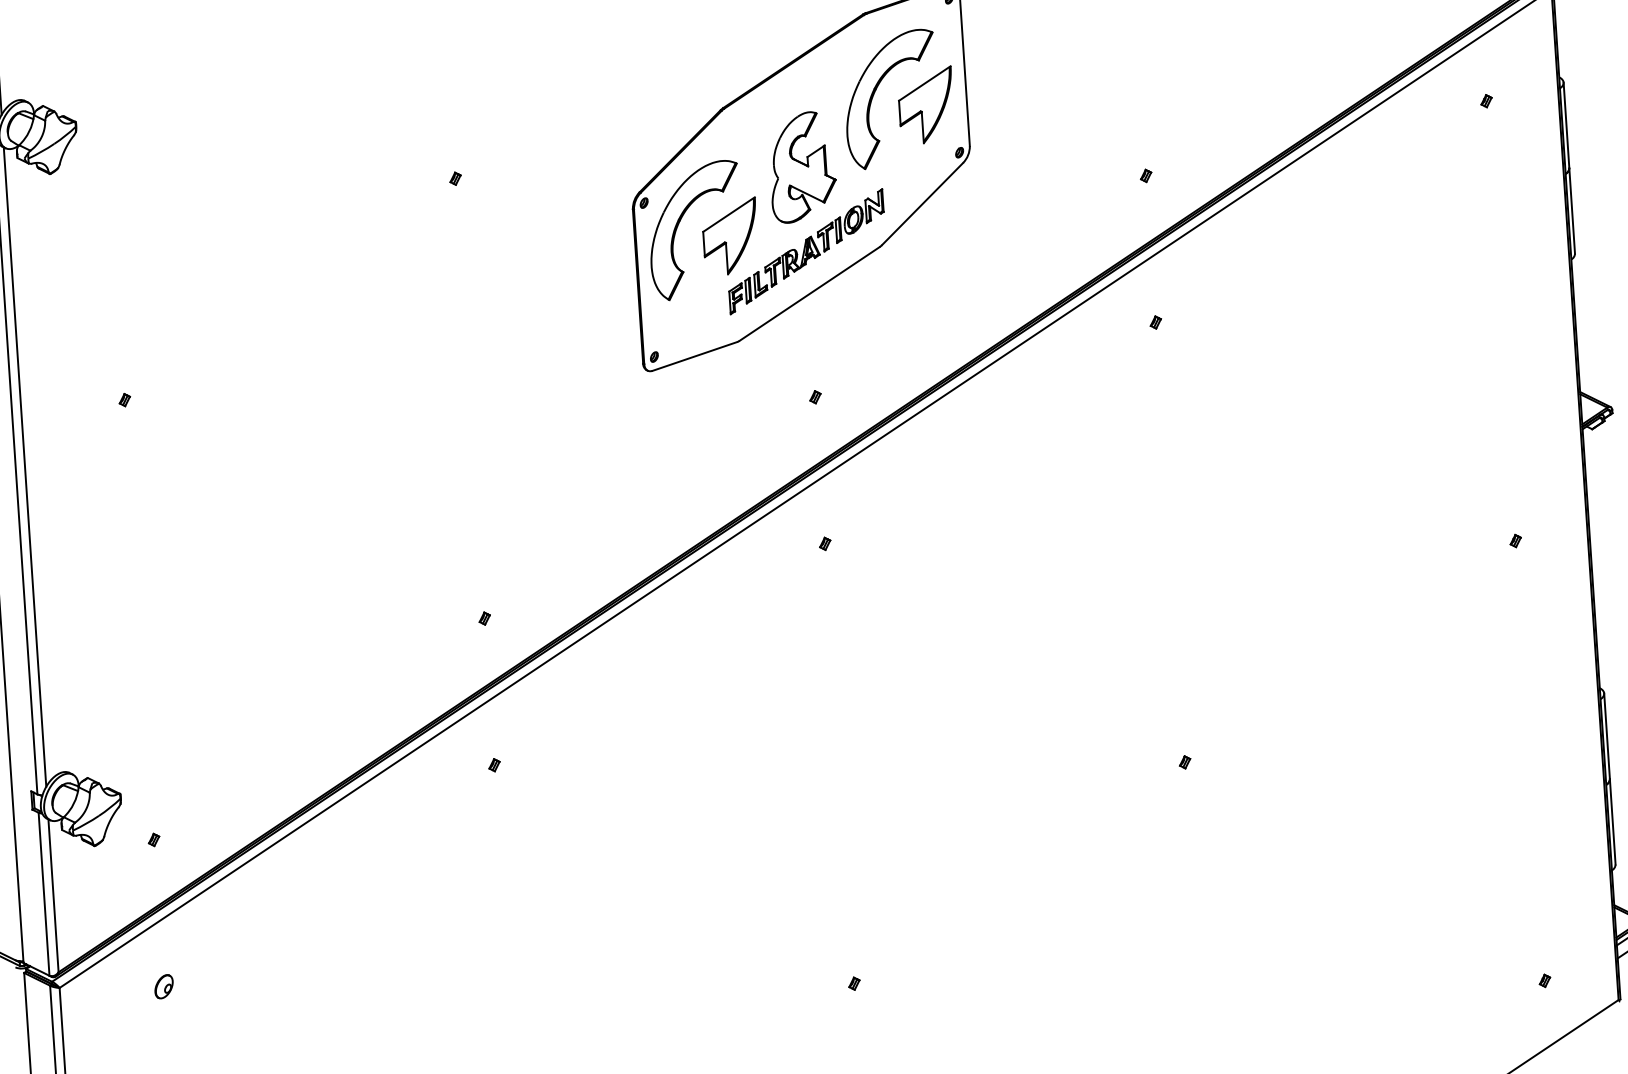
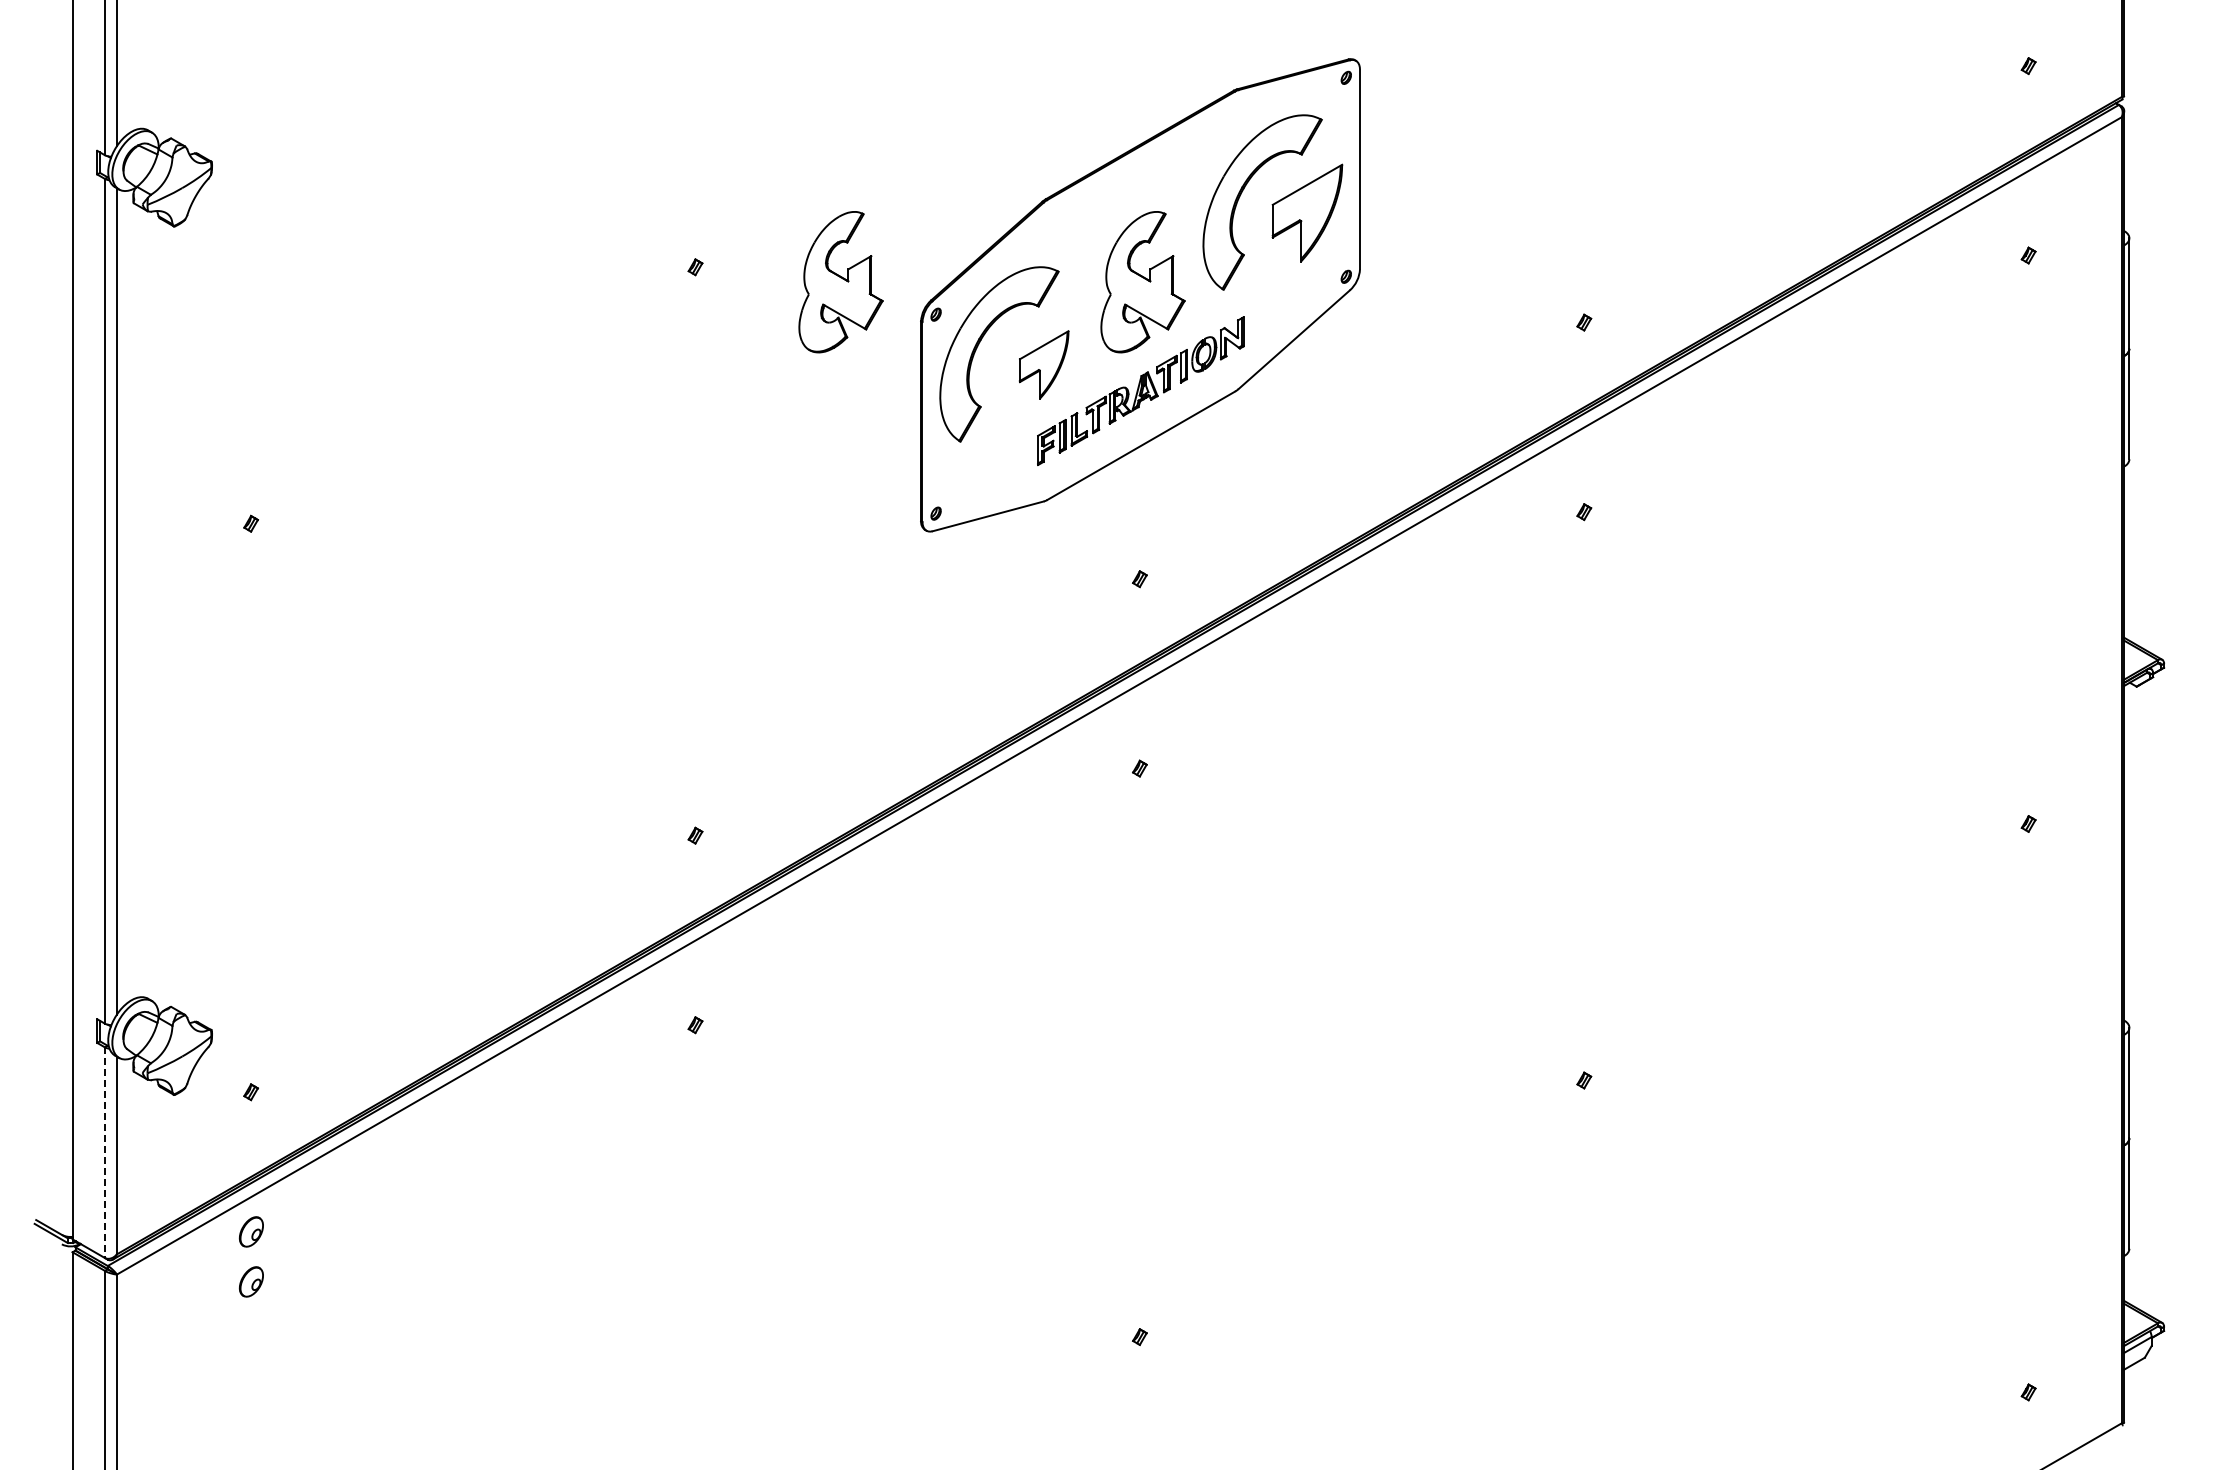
part: (568, 183) -> (840, 282), added
part: (729, 236) -> (1043, 364), size x0.7
line: (43, 894) -> (104, 1153), solid -> dashed
part: (160, 947) -> (250, 1231), added

